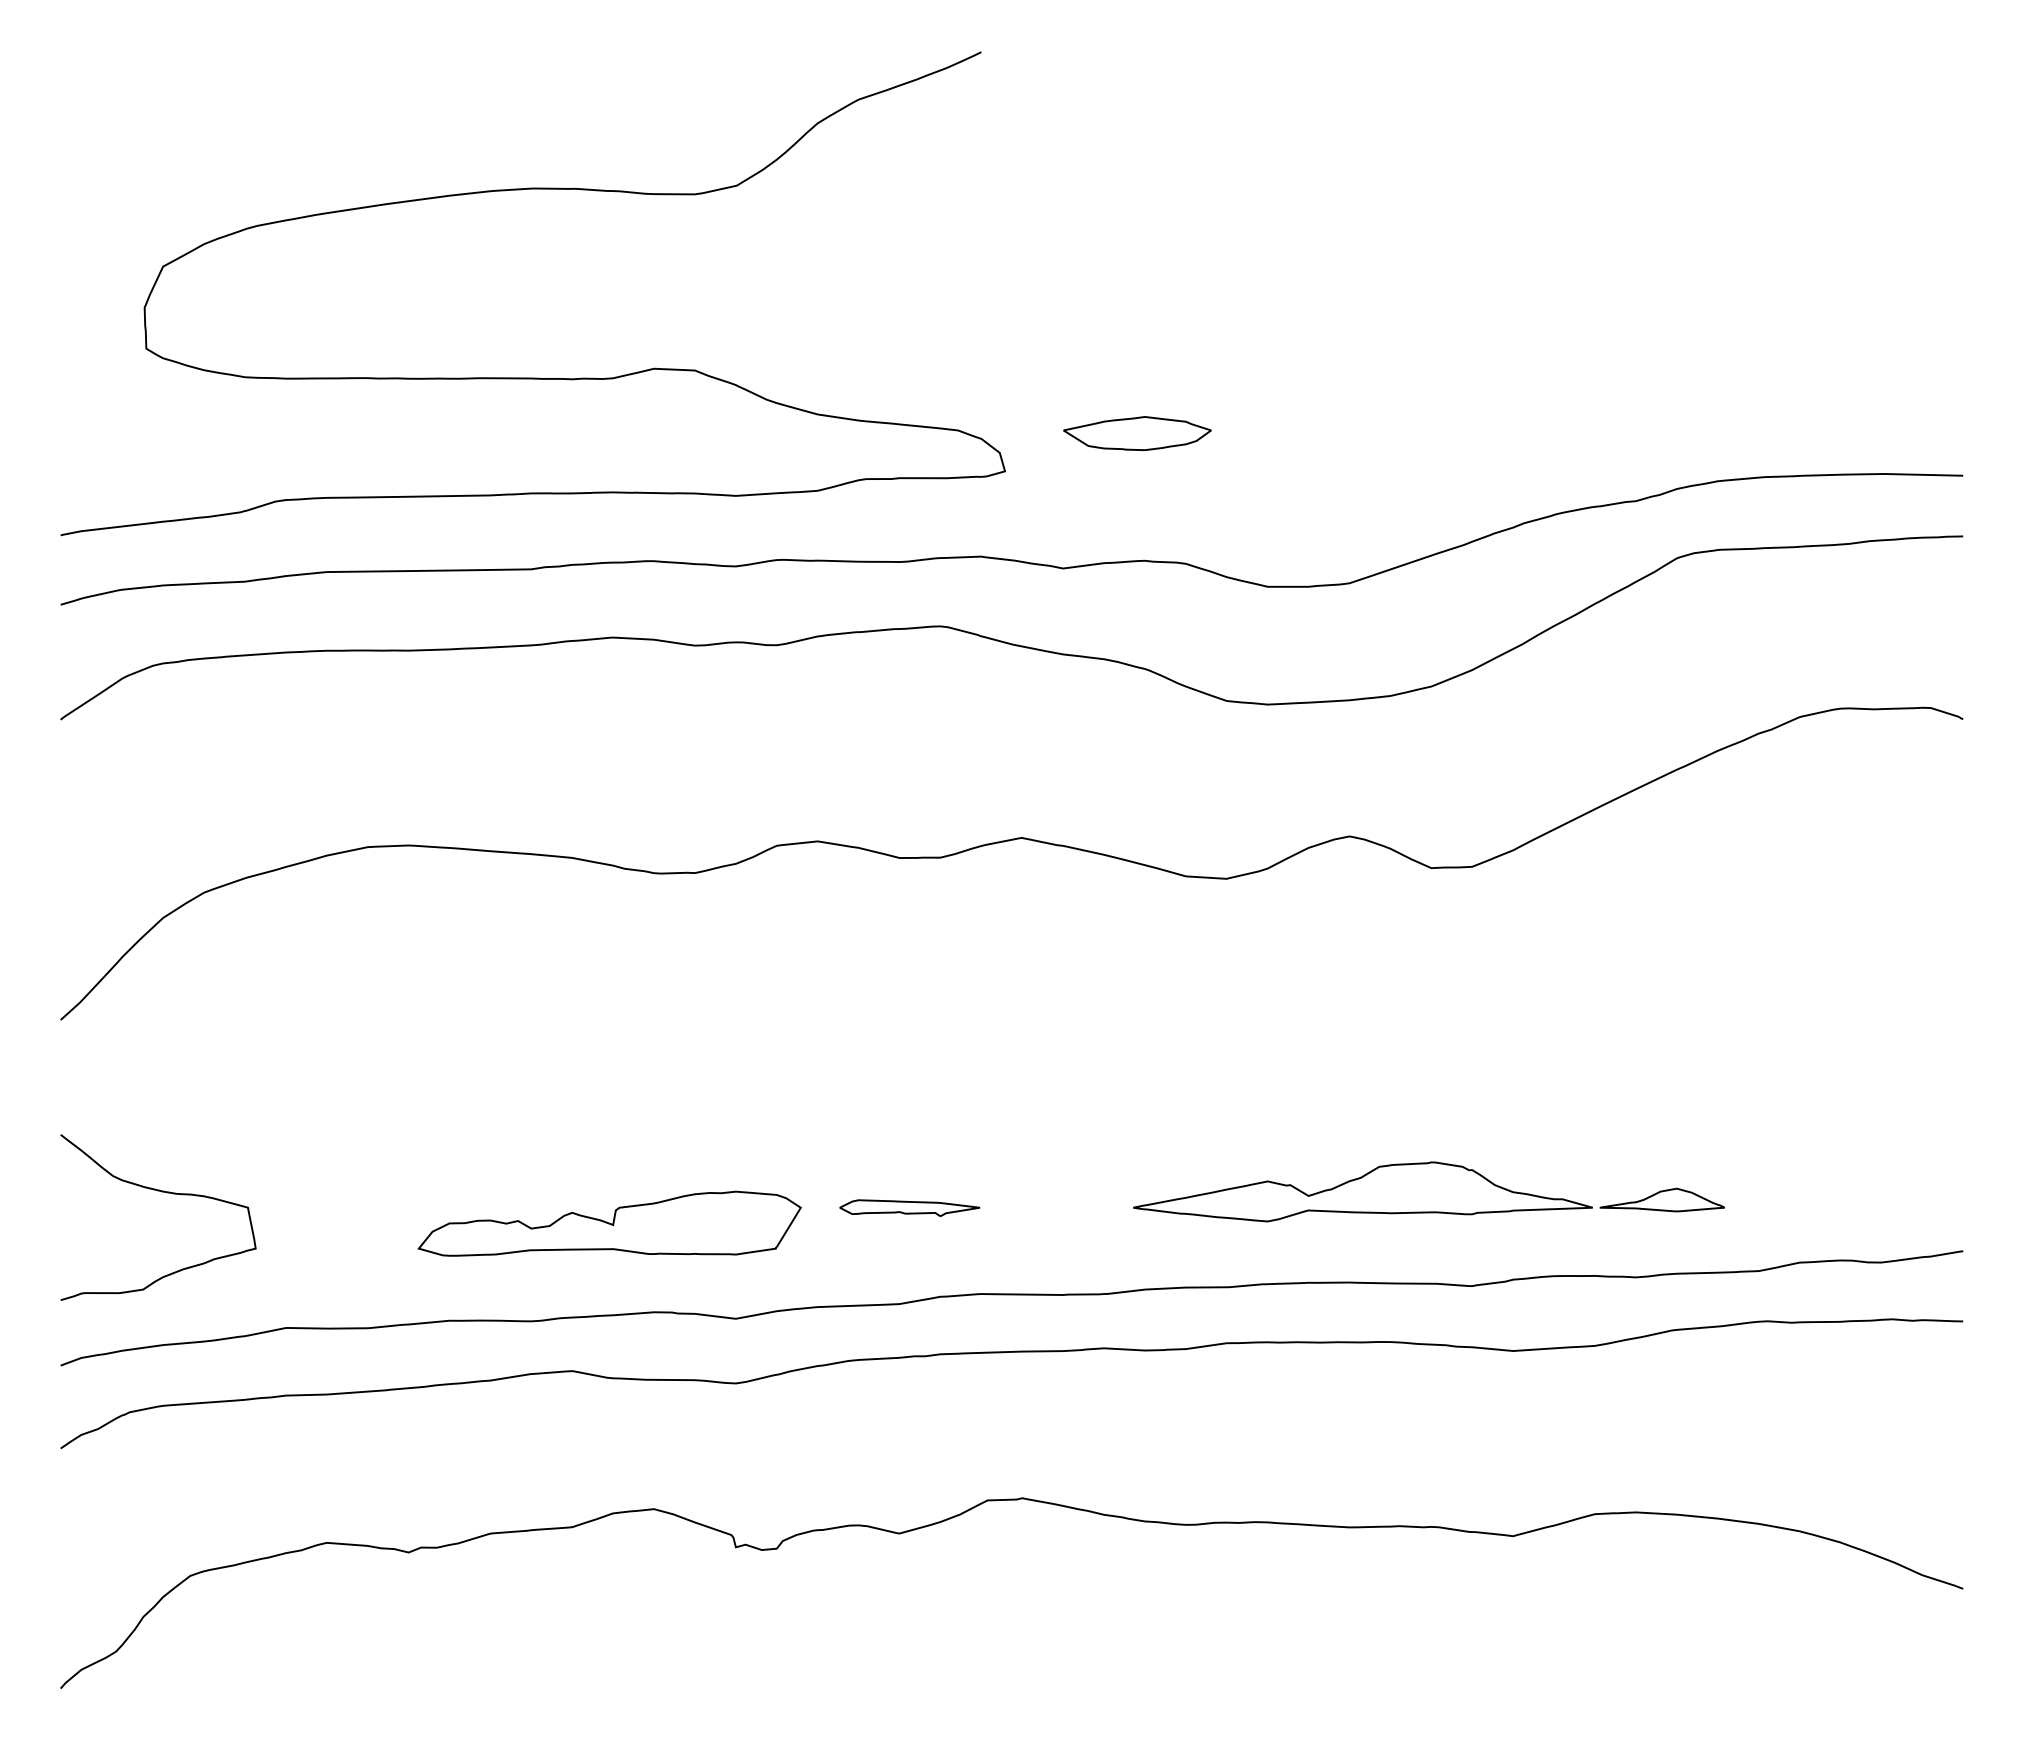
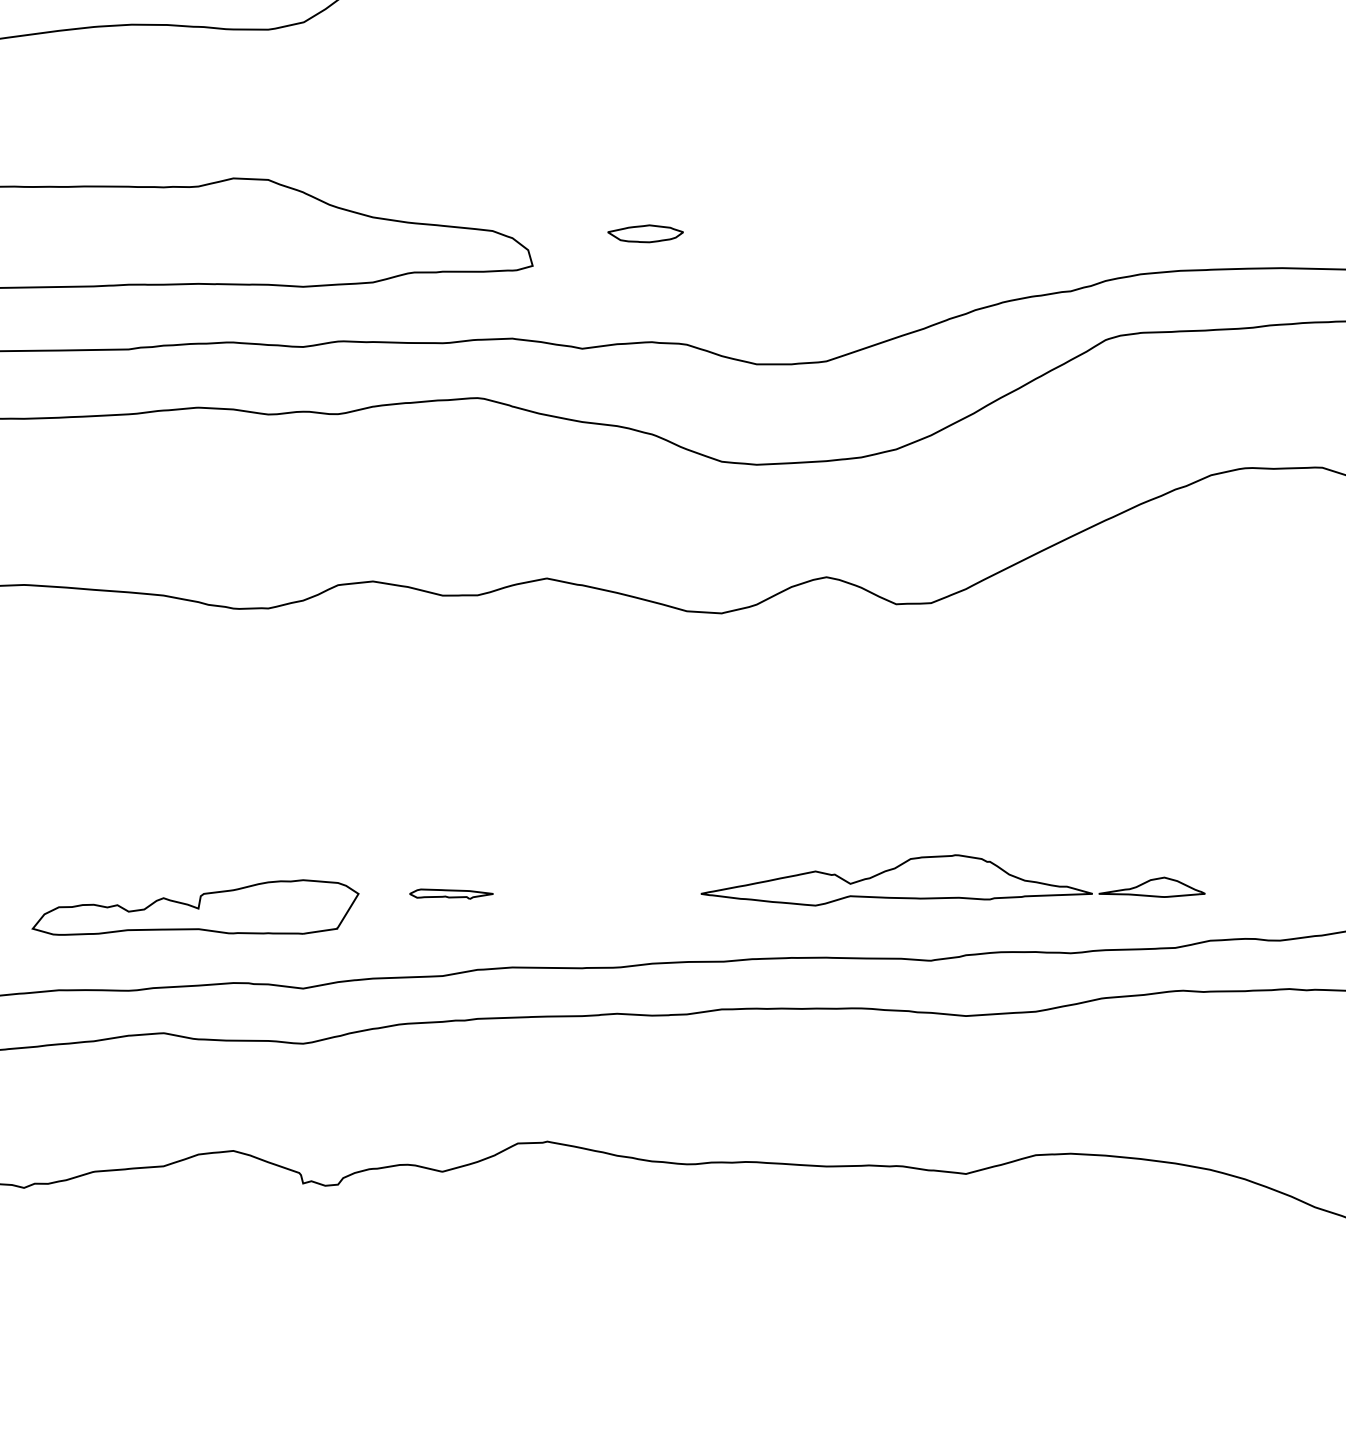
part: (1137, 433) -> (645, 233), size x0.6
part: (1428, 1191) -> (952, 880), moved
part: (909, 1207) -> (451, 893), size x0.7

